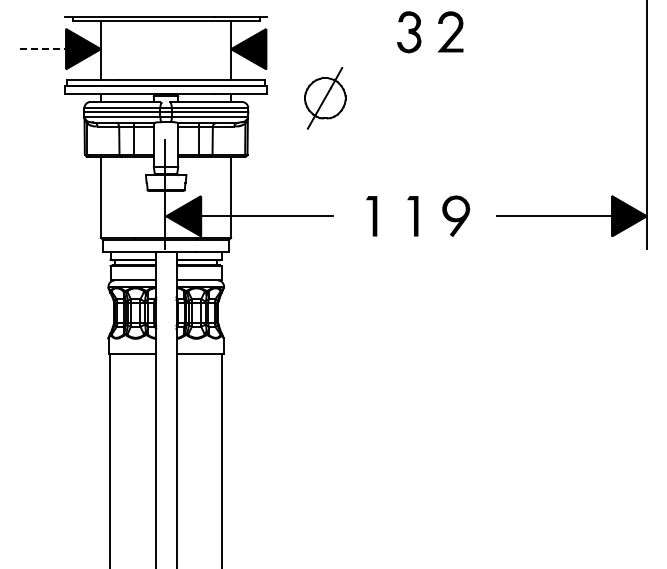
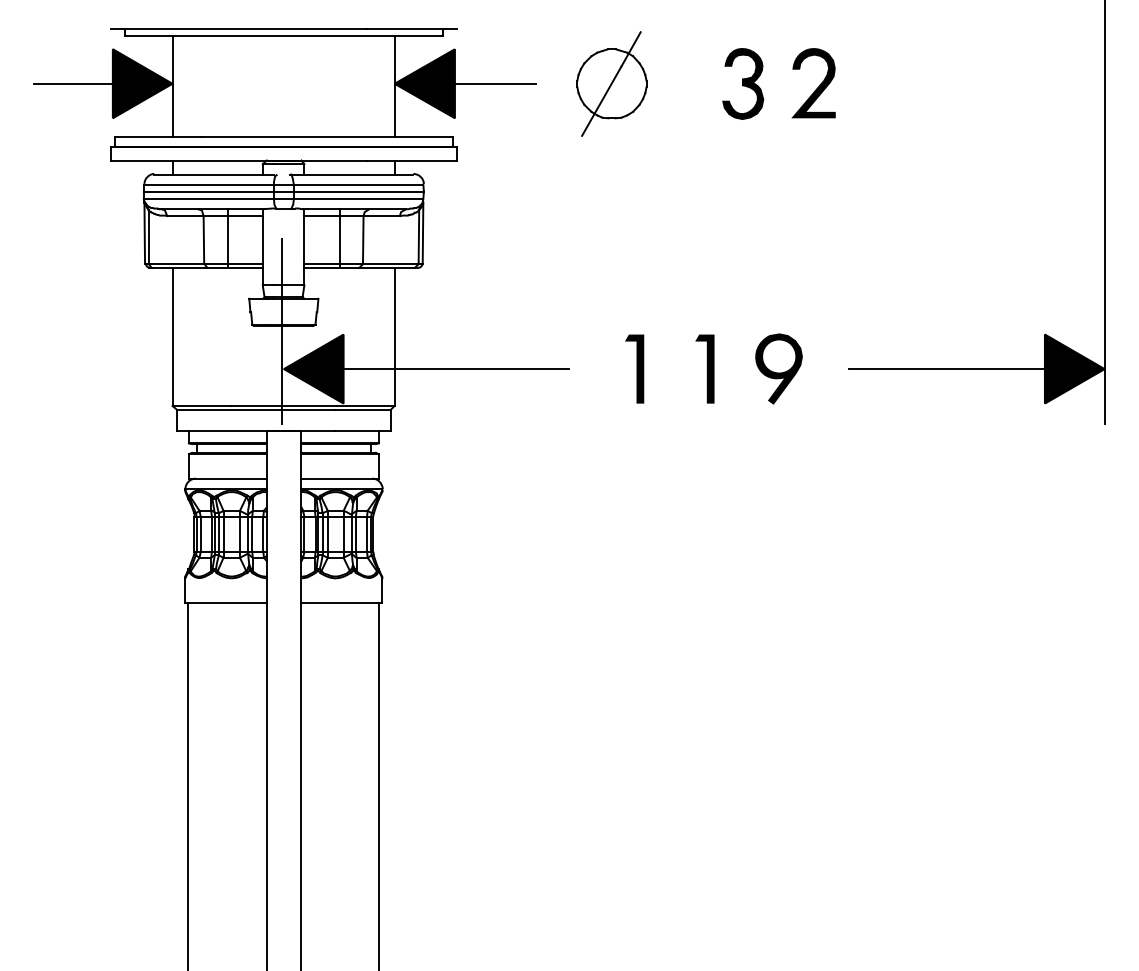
part: (420, 36) -> (762, 91), moved
line: (43, 49) -> (74, 84), dashed -> solid
line: (289, 49) -> (494, 84), added
part: (325, 98) -> (612, 84), moved

